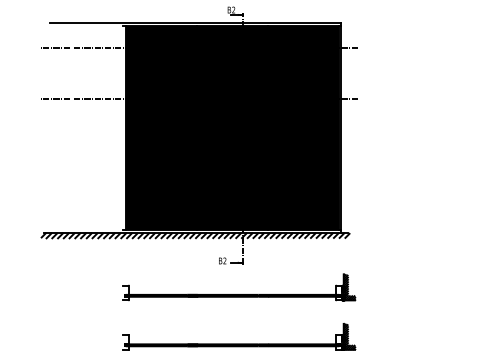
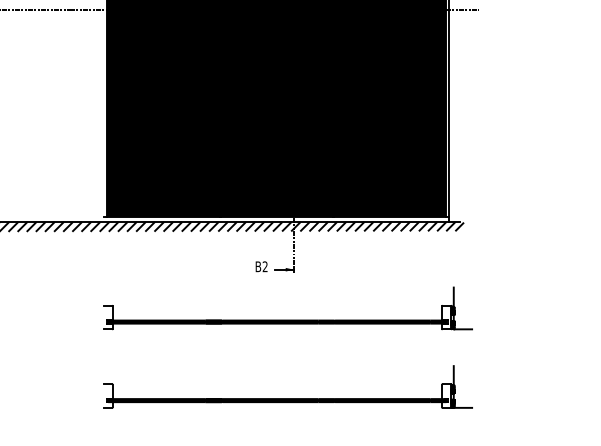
hatch: (349, 286) -> (462, 307), removed
hatch: (349, 336) -> (462, 386), removed

